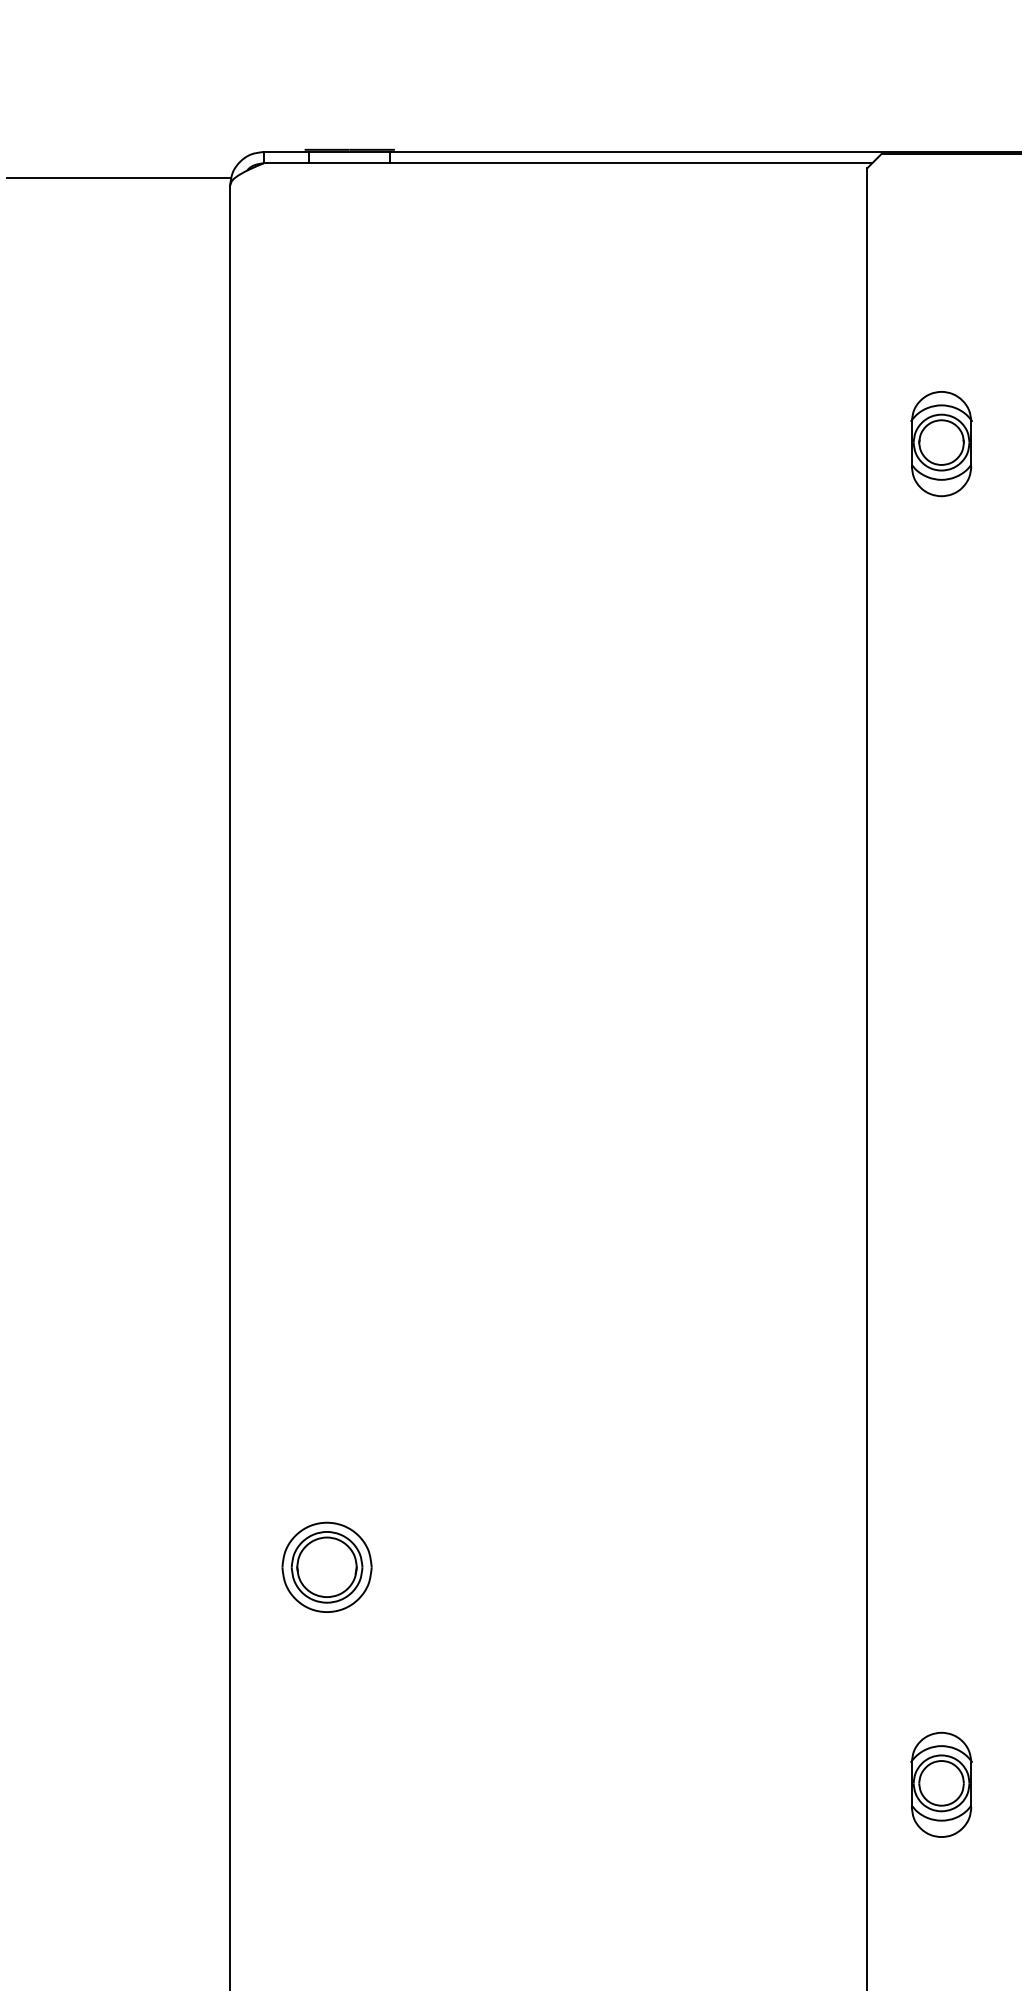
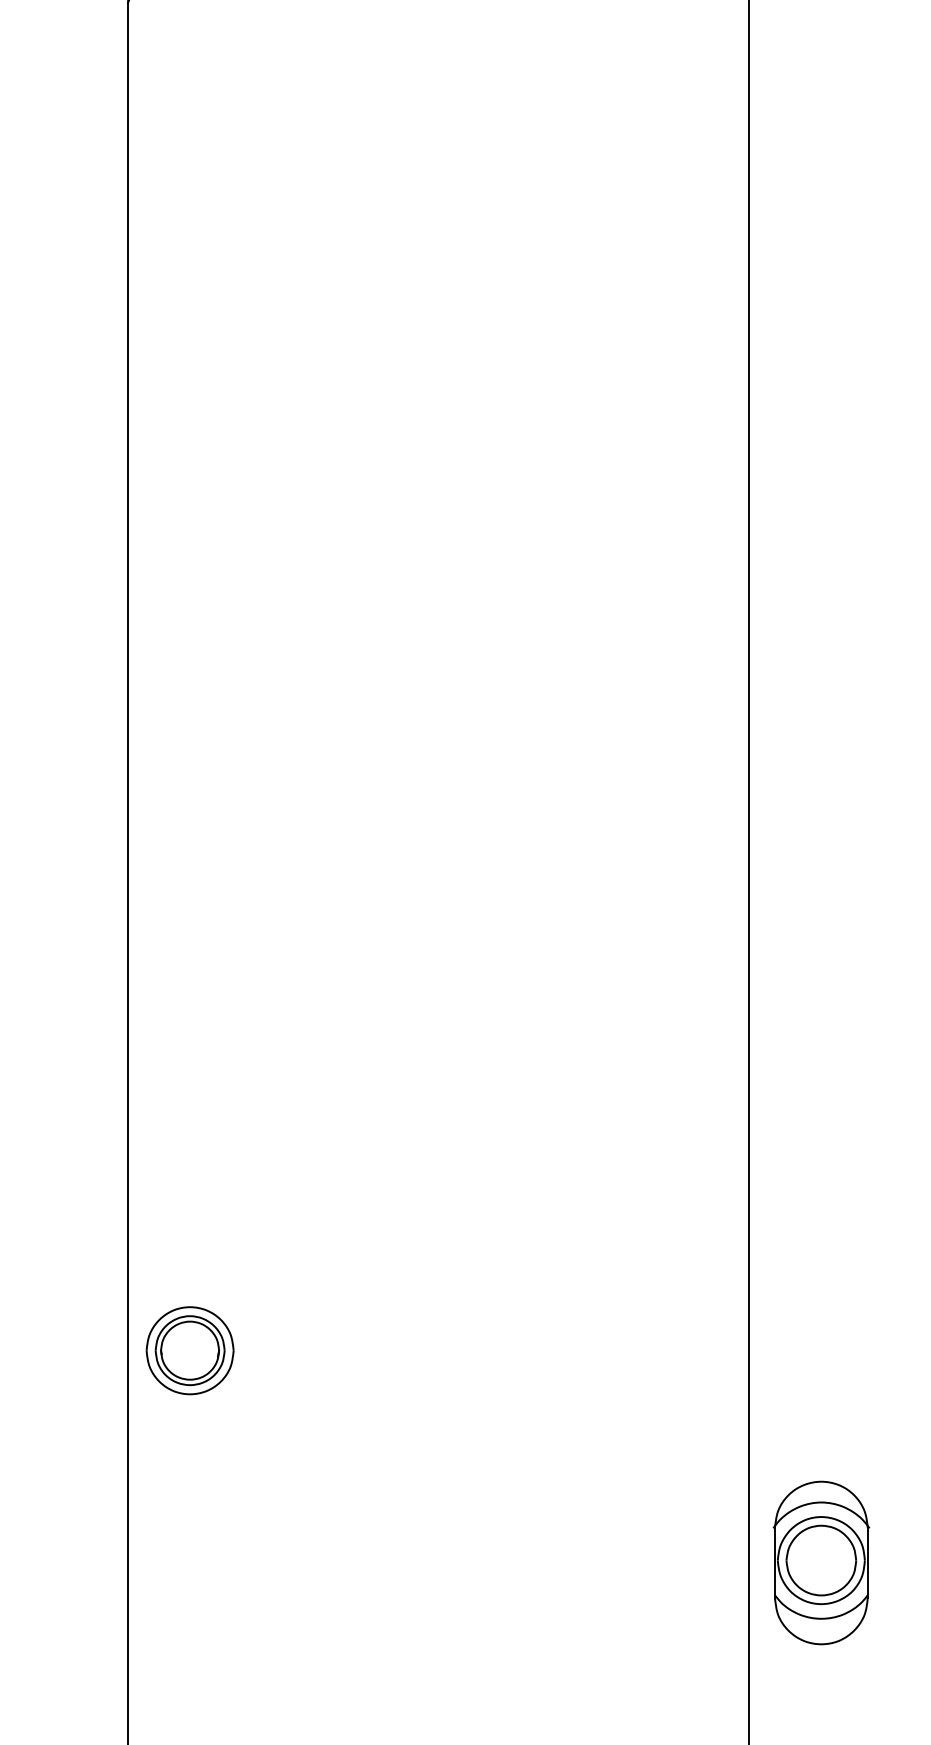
part: (941, 444) -> (821, 256), removed
part: (326, 1566) -> (189, 1349), moved
part: (941, 1784) -> (821, 1562), size x1.6

